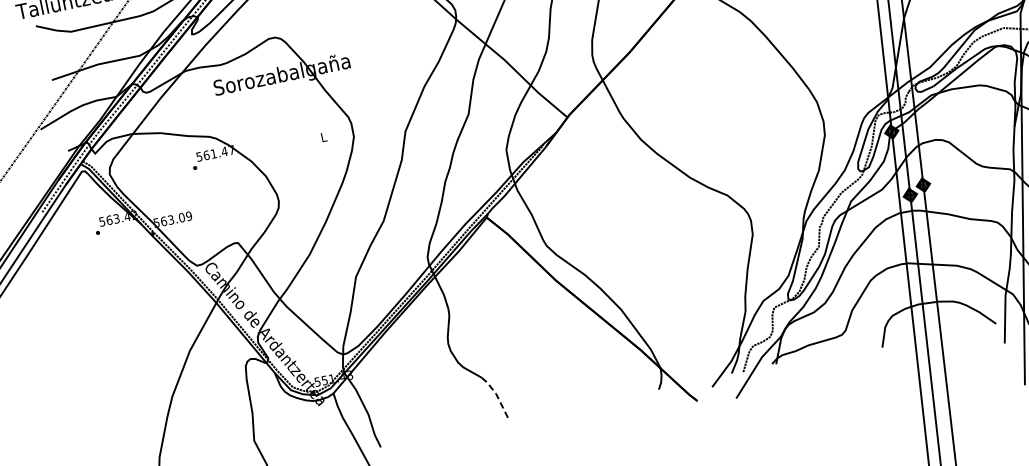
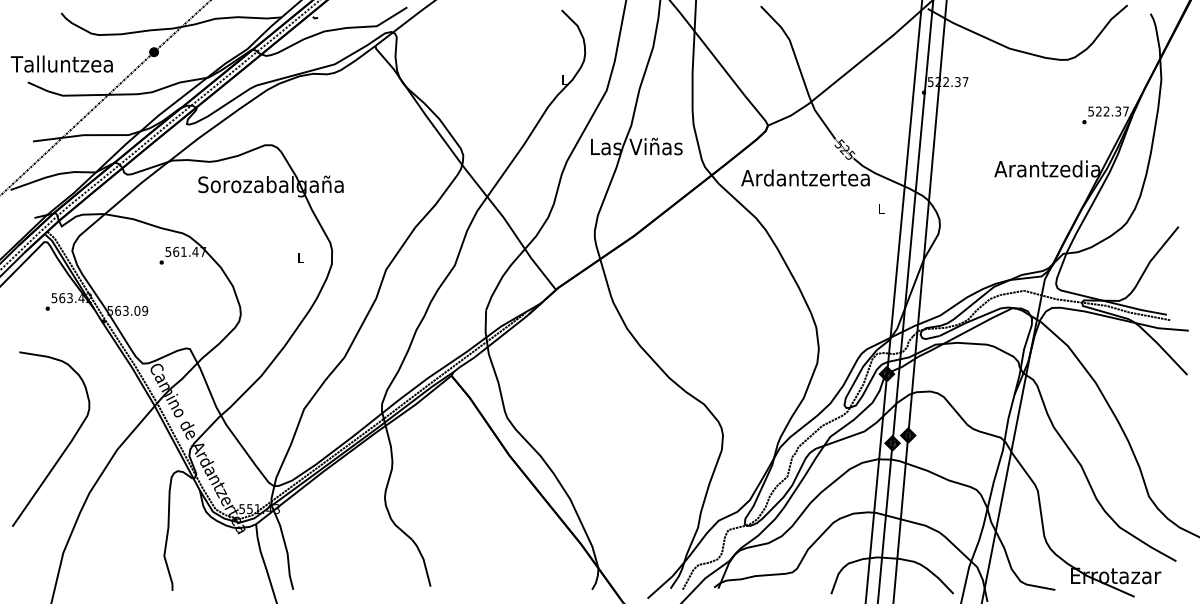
curve: (140, 361) -> (63, 450), added
line: (496, 395) -> (423, 561), dashed -> solid

